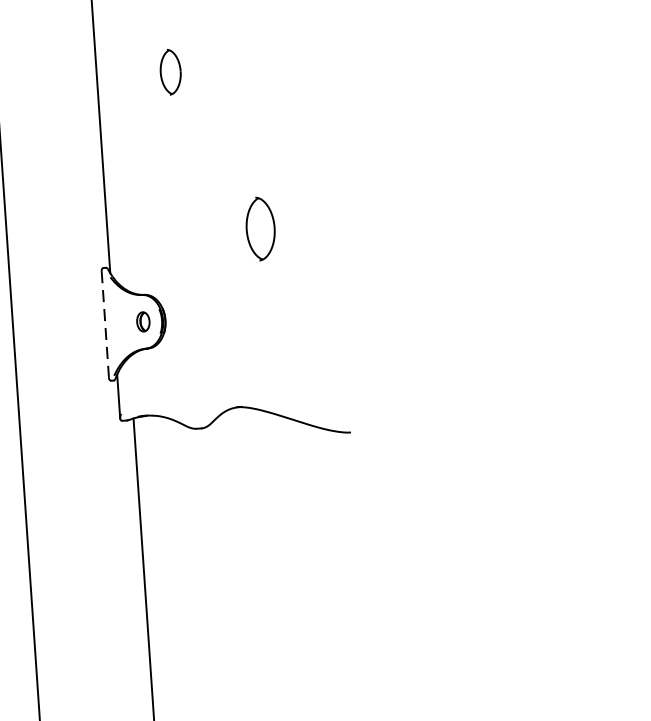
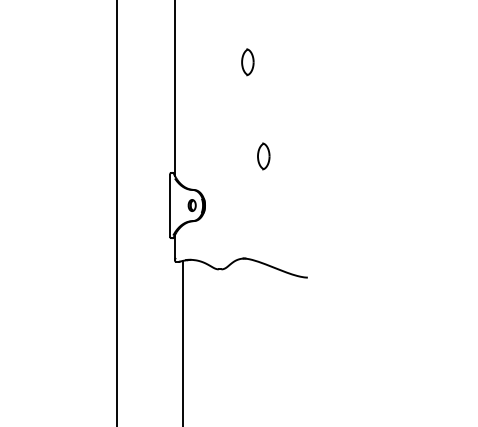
part: (170, 72) -> (247, 62), moved
part: (260, 229) -> (263, 156), size x0.71
line: (105, 324) -> (170, 205), dashed -> solid

